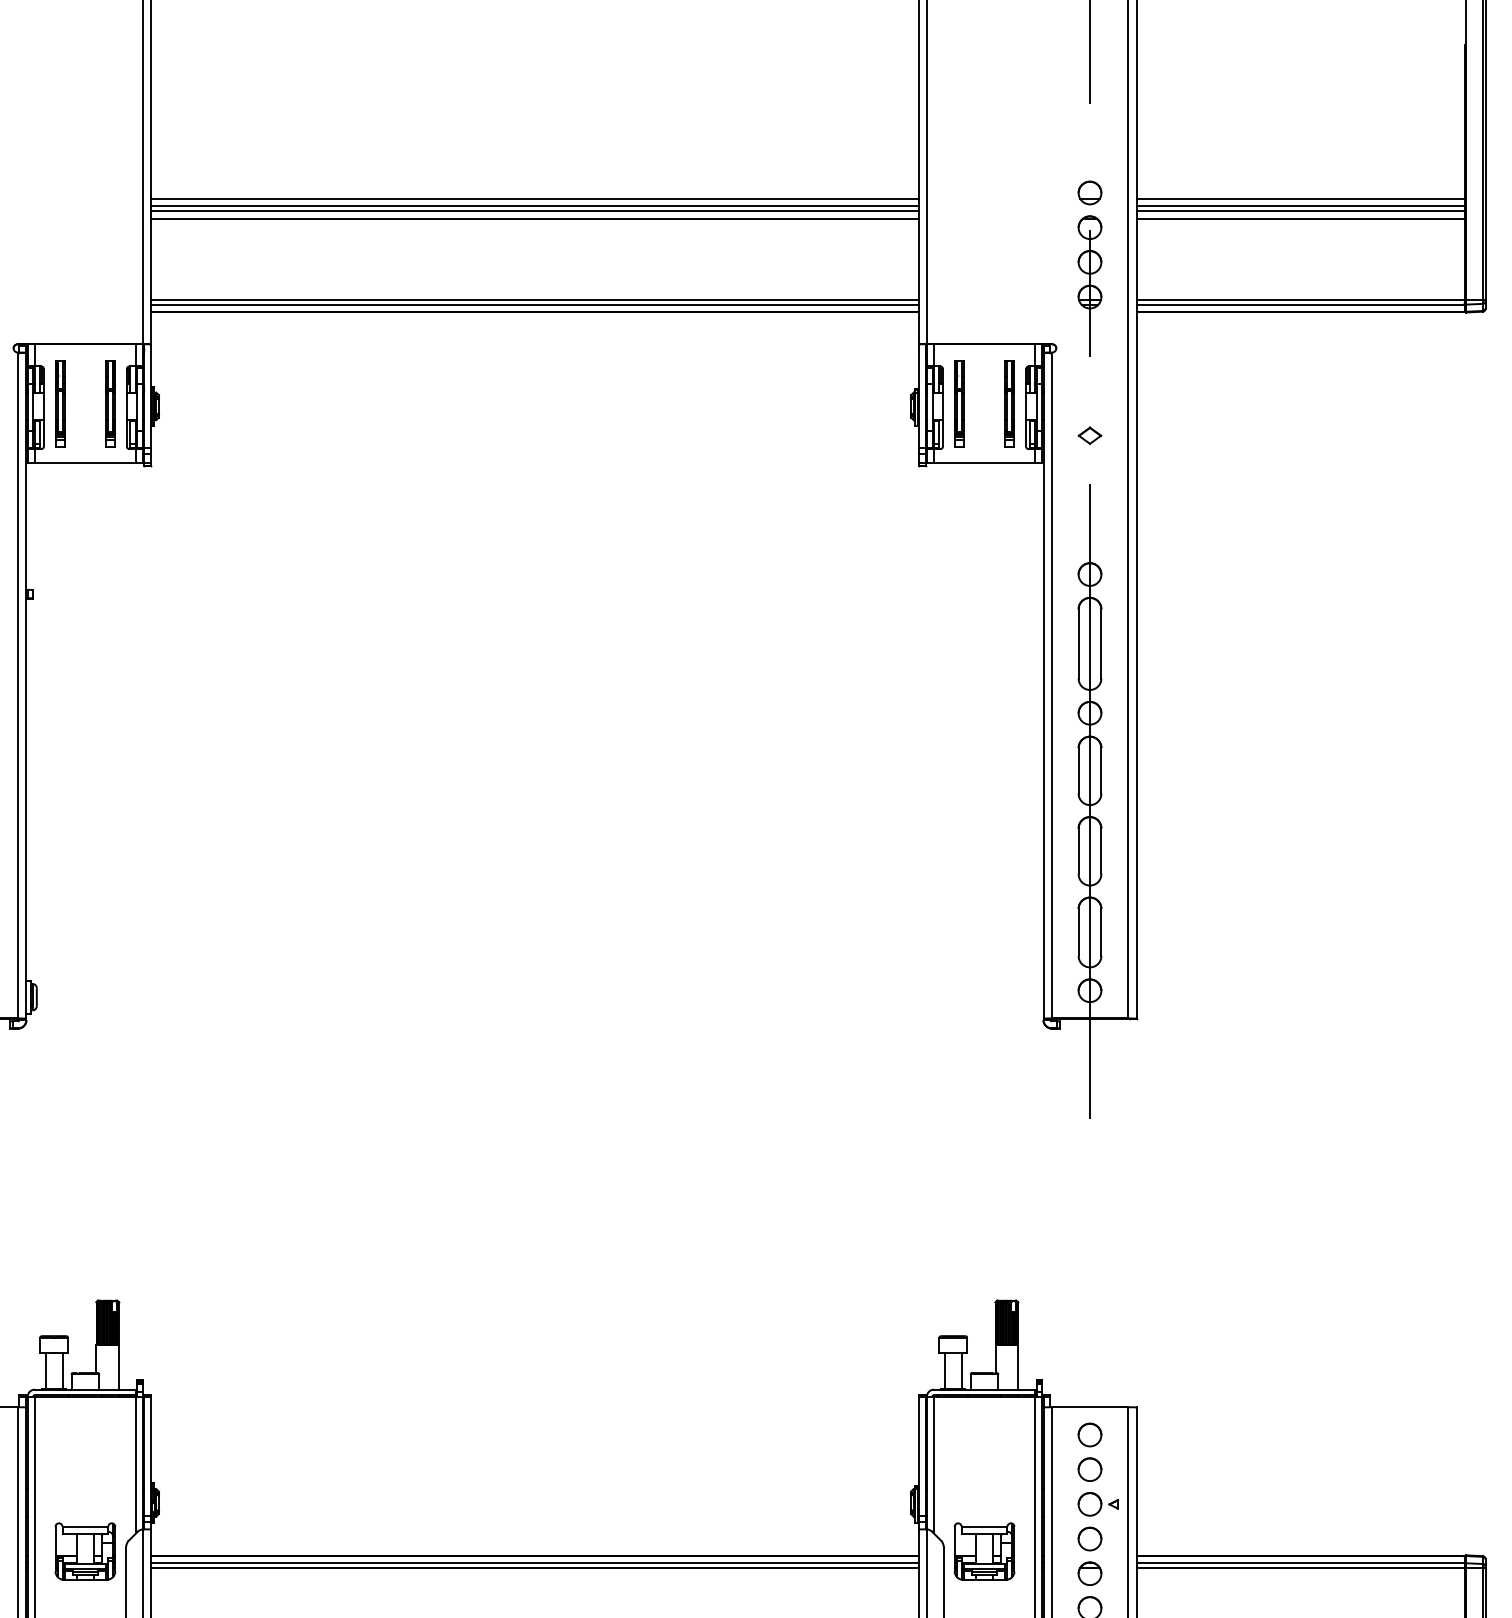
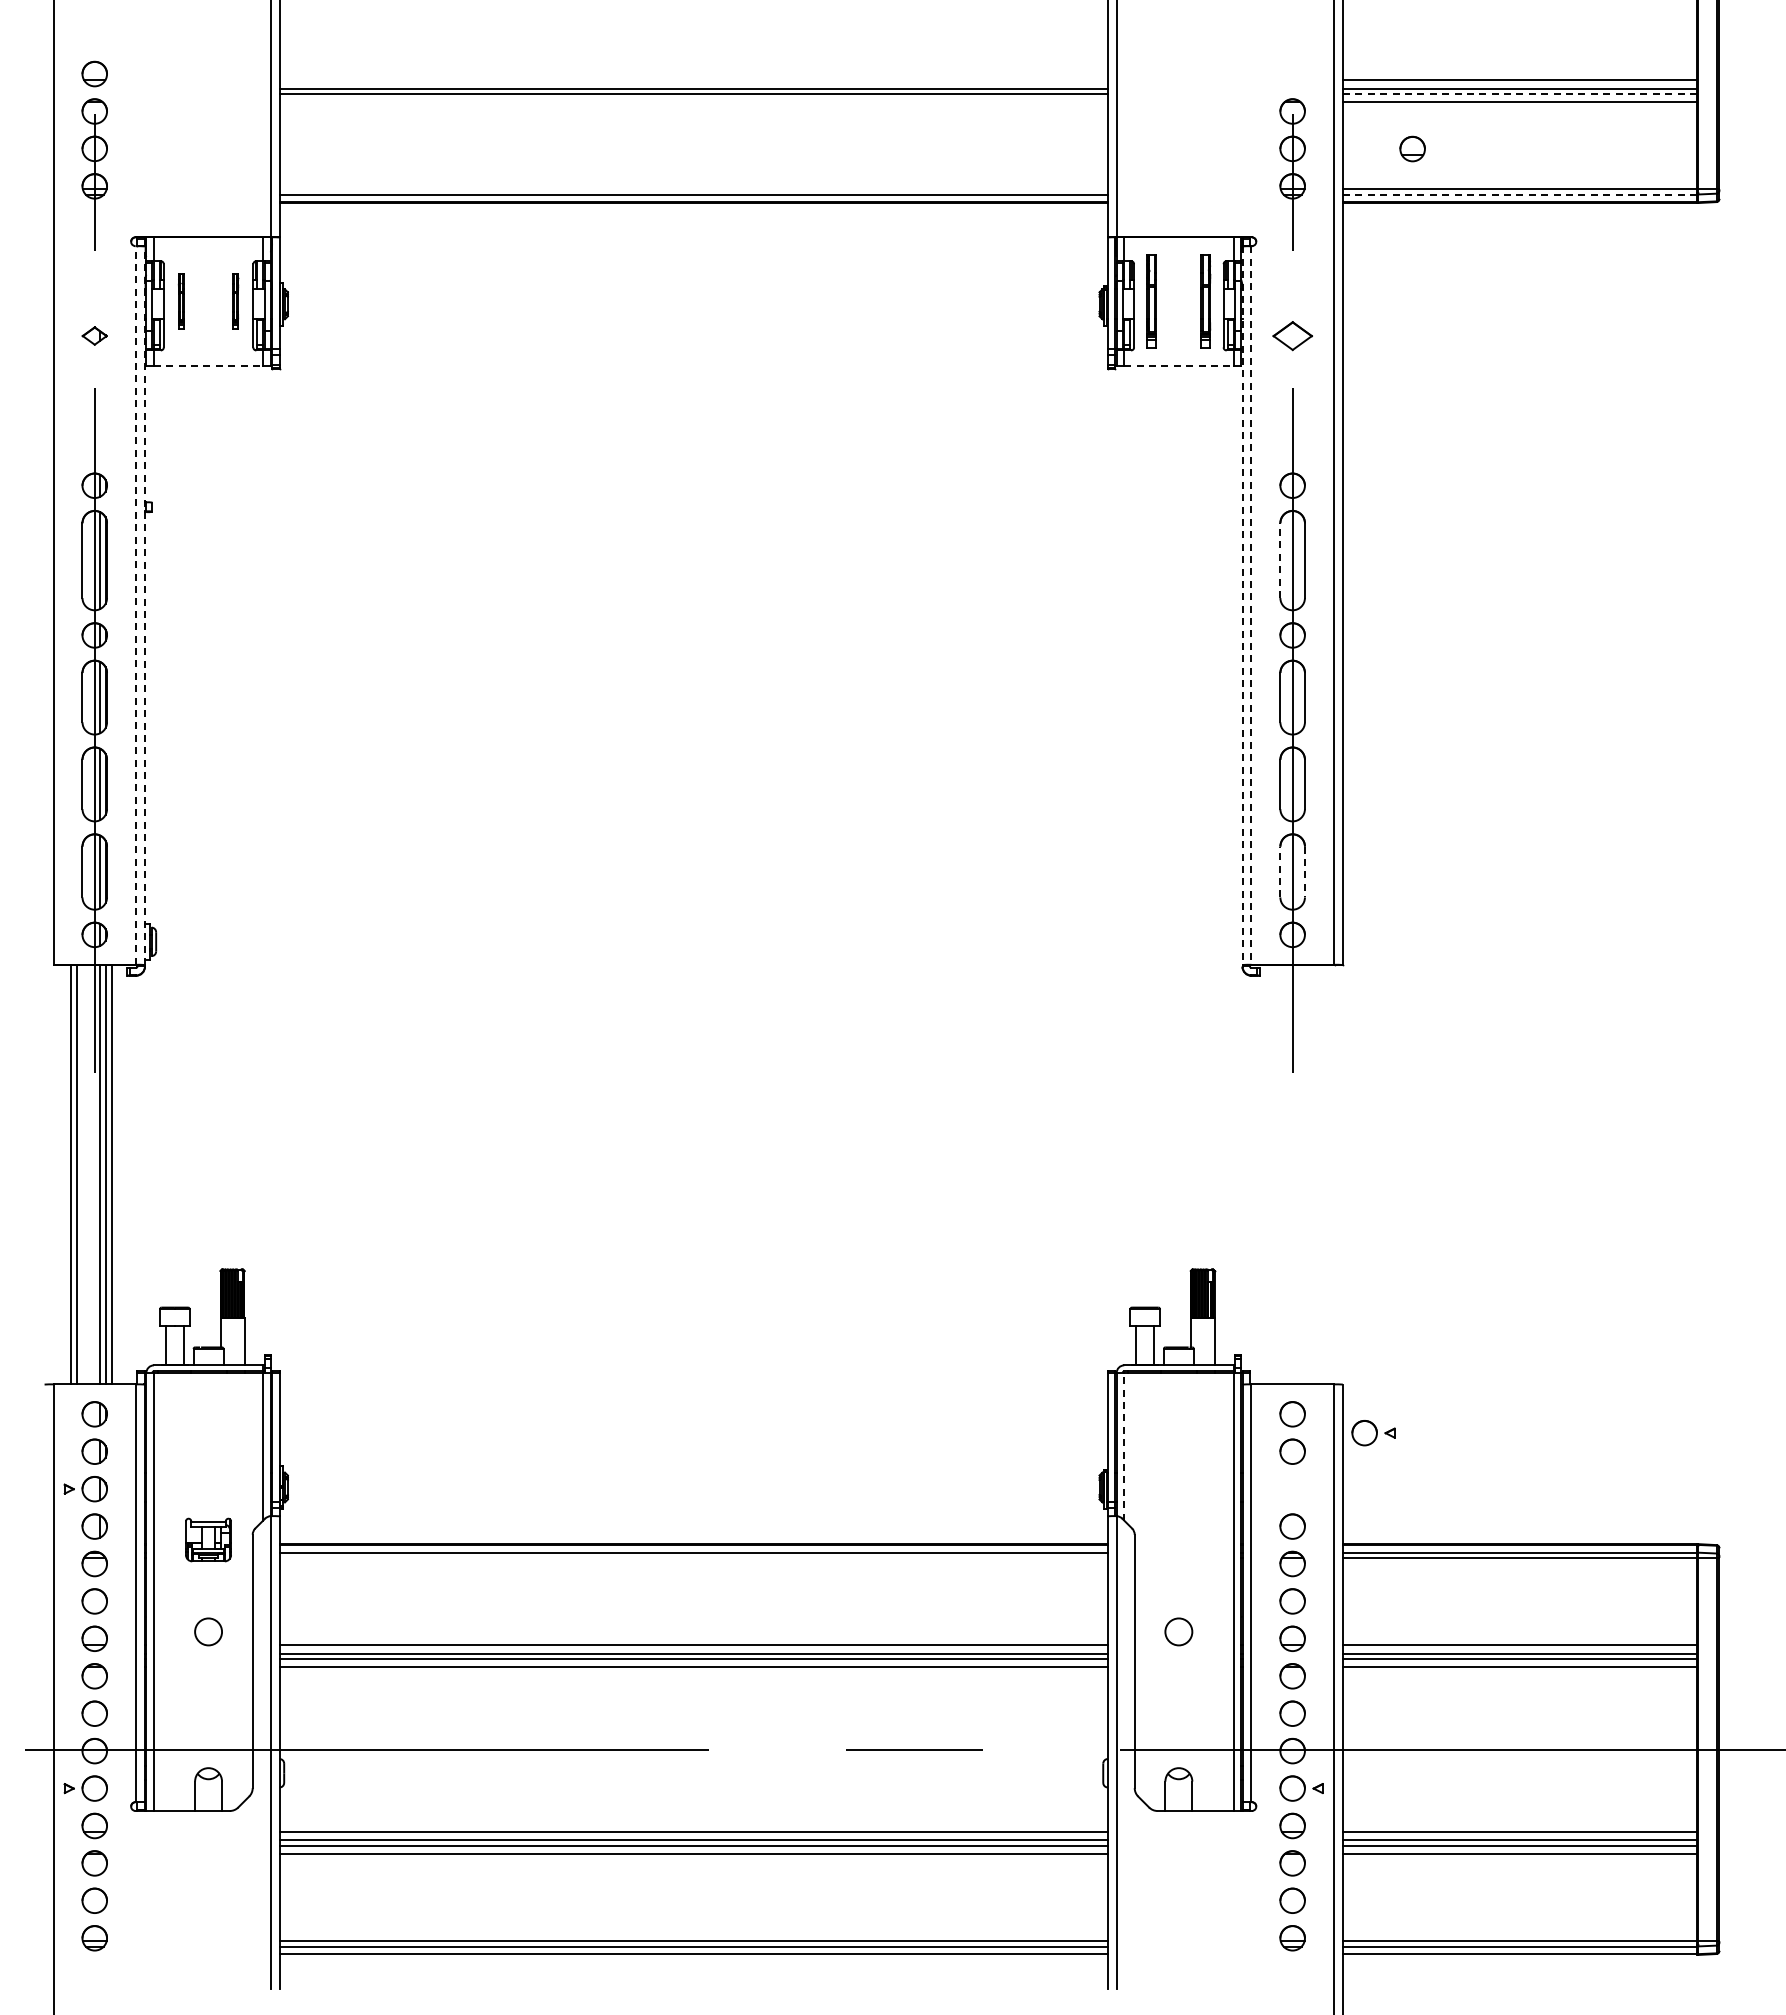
part: (1089, 192) -> (1412, 148), moved
line: (534, 198) -> (693, 80), removed
line: (1300, 211) -> (1519, 93), solid -> dashed
line: (534, 218) -> (693, 101), removed
line: (534, 299) -> (693, 189), removed
line: (1300, 304) -> (1519, 194), solid -> dashed
part: (60, 403) -> (181, 301), size x0.6
part: (110, 403) -> (235, 301), size x0.6
part: (1089, 435) -> (1292, 335), size x1.6
line: (85, 463) -> (208, 365), solid -> dashed
line: (984, 463) -> (1178, 365), solid -> dashed
line: (1078, 643) -> (1280, 560), solid -> dashed
line: (17, 685) -> (135, 605), solid -> dashed
line: (26, 685) -> (144, 605), solid -> dashed
line: (1043, 686) -> (1242, 606), solid -> dashed
line: (1051, 686) -> (1251, 606), solid -> dashed
line: (1078, 932) -> (1280, 871), solid -> dashed
line: (1100, 932) -> (1304, 872), solid -> dashed
line: (934, 1464) -> (1124, 1446), solid -> dashed
part: (1098, 1504) -> (1373, 1433), moved
part: (85, 1551) -> (208, 1539), size x0.7
part: (984, 1551) -> (1178, 1539), removed
line: (534, 1567) -> (693, 1557), removed

